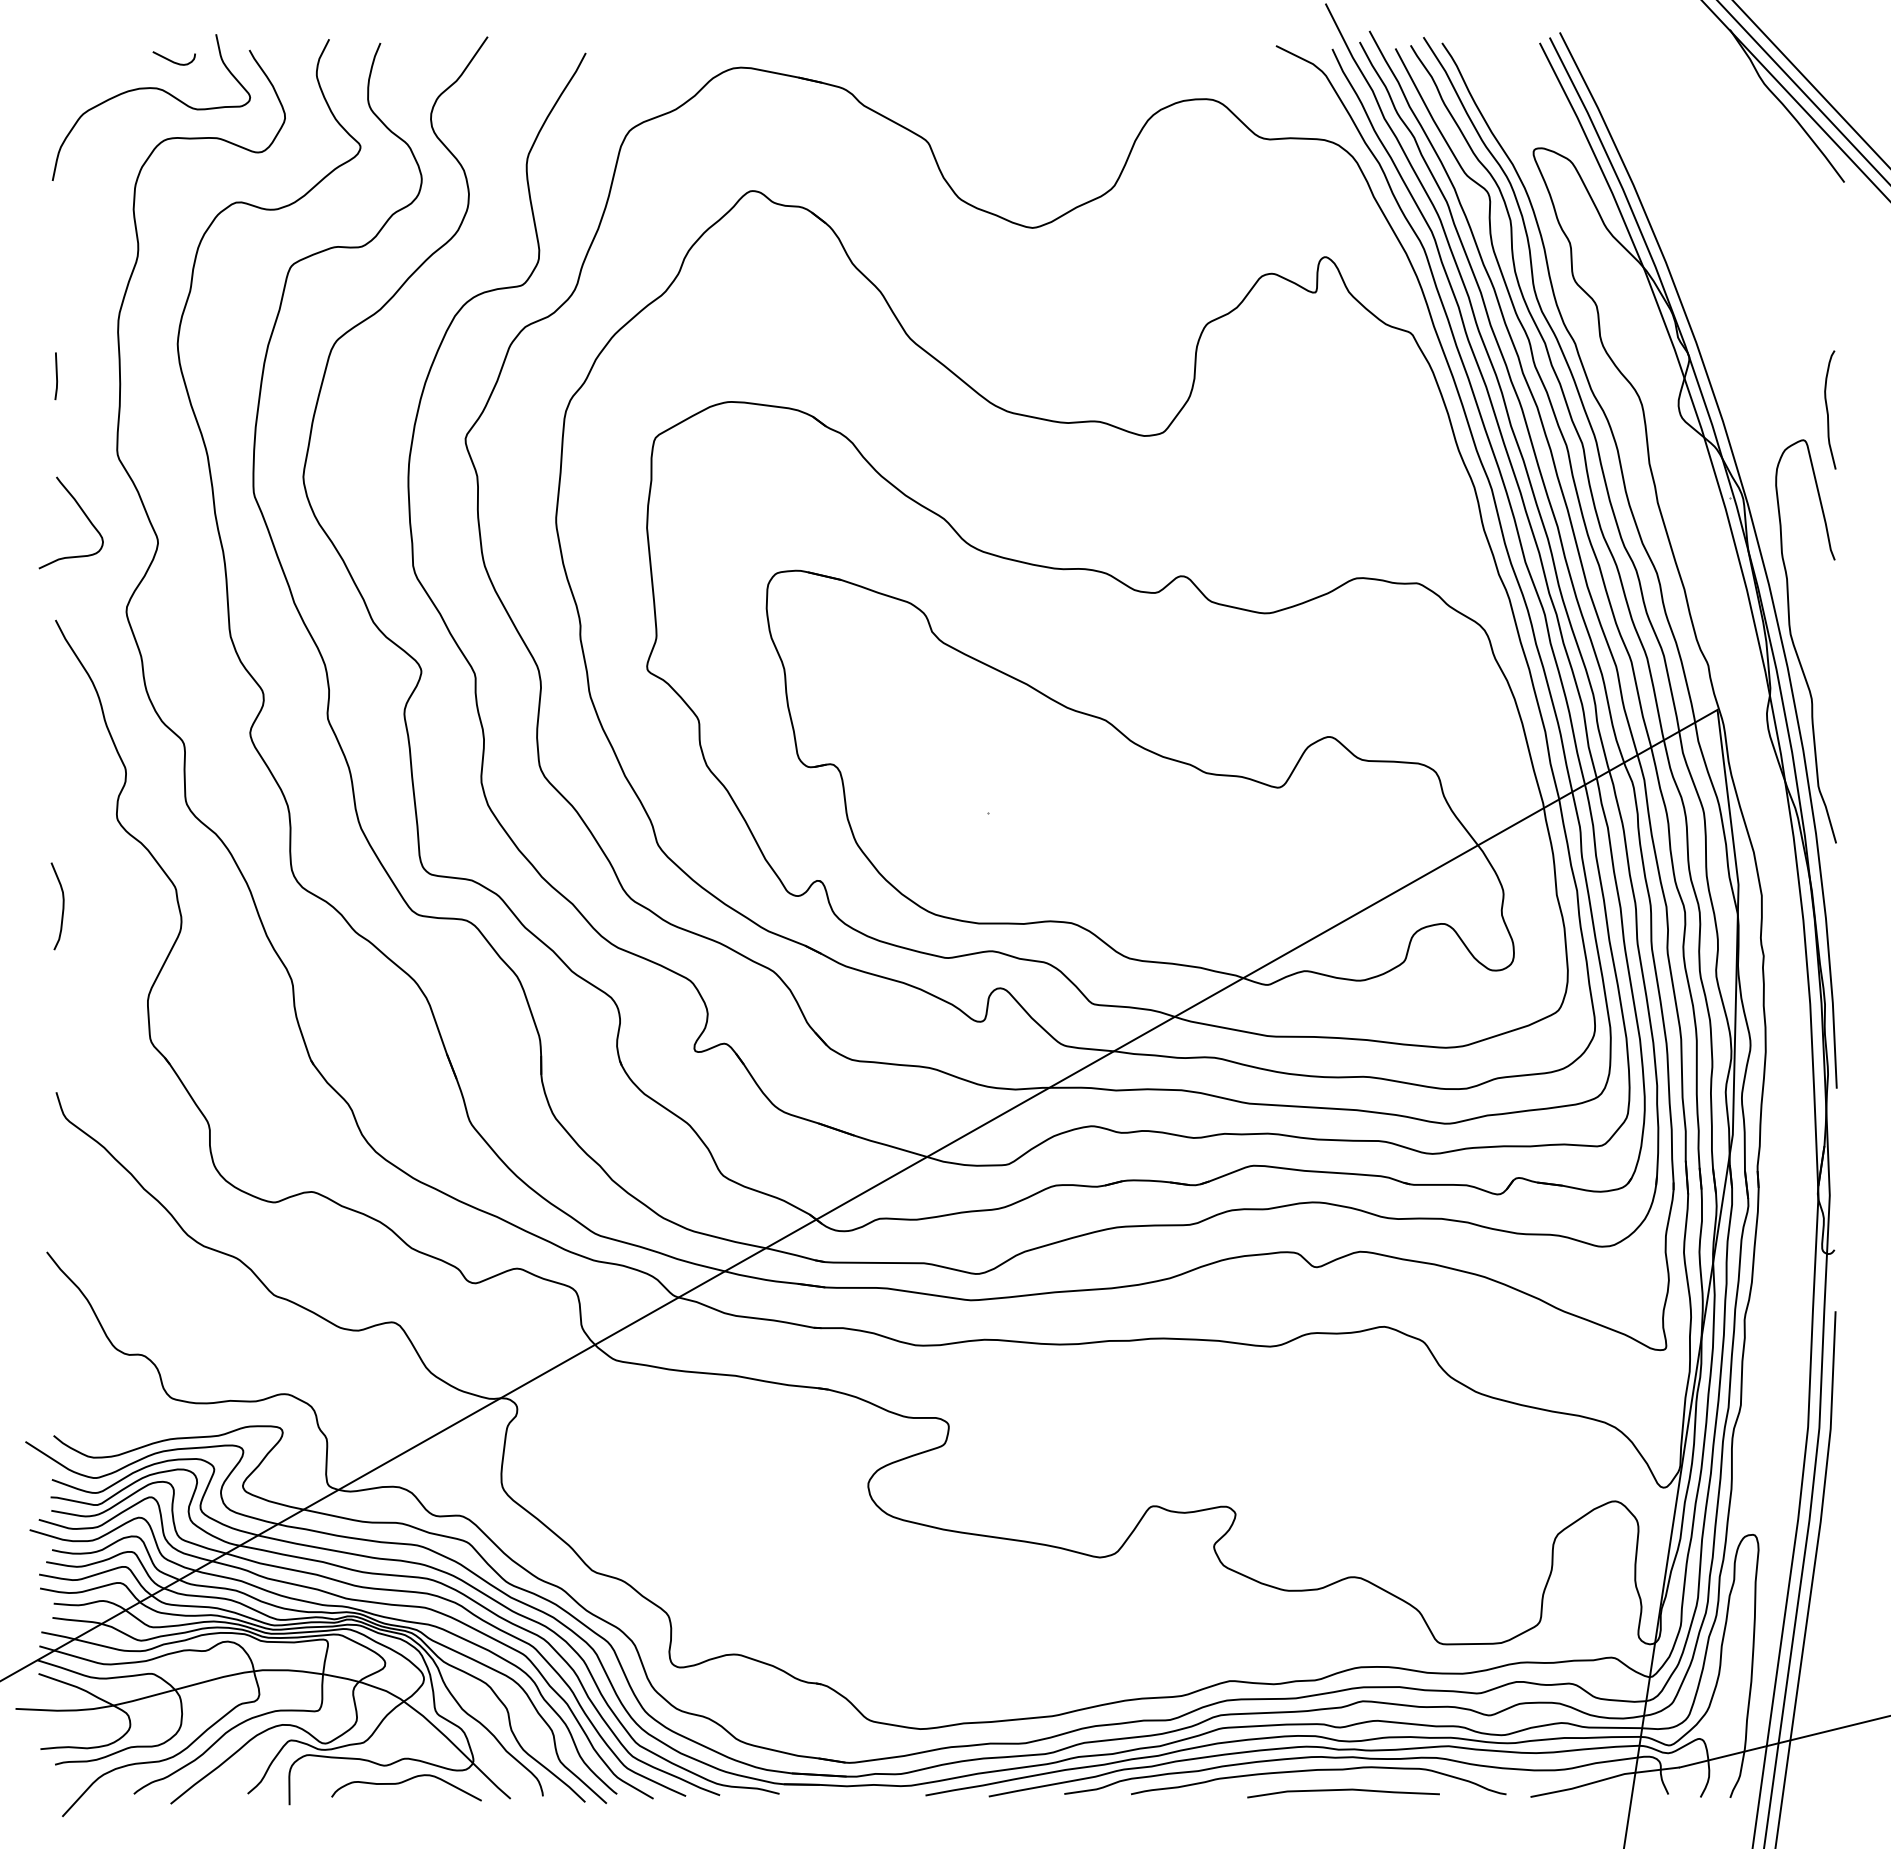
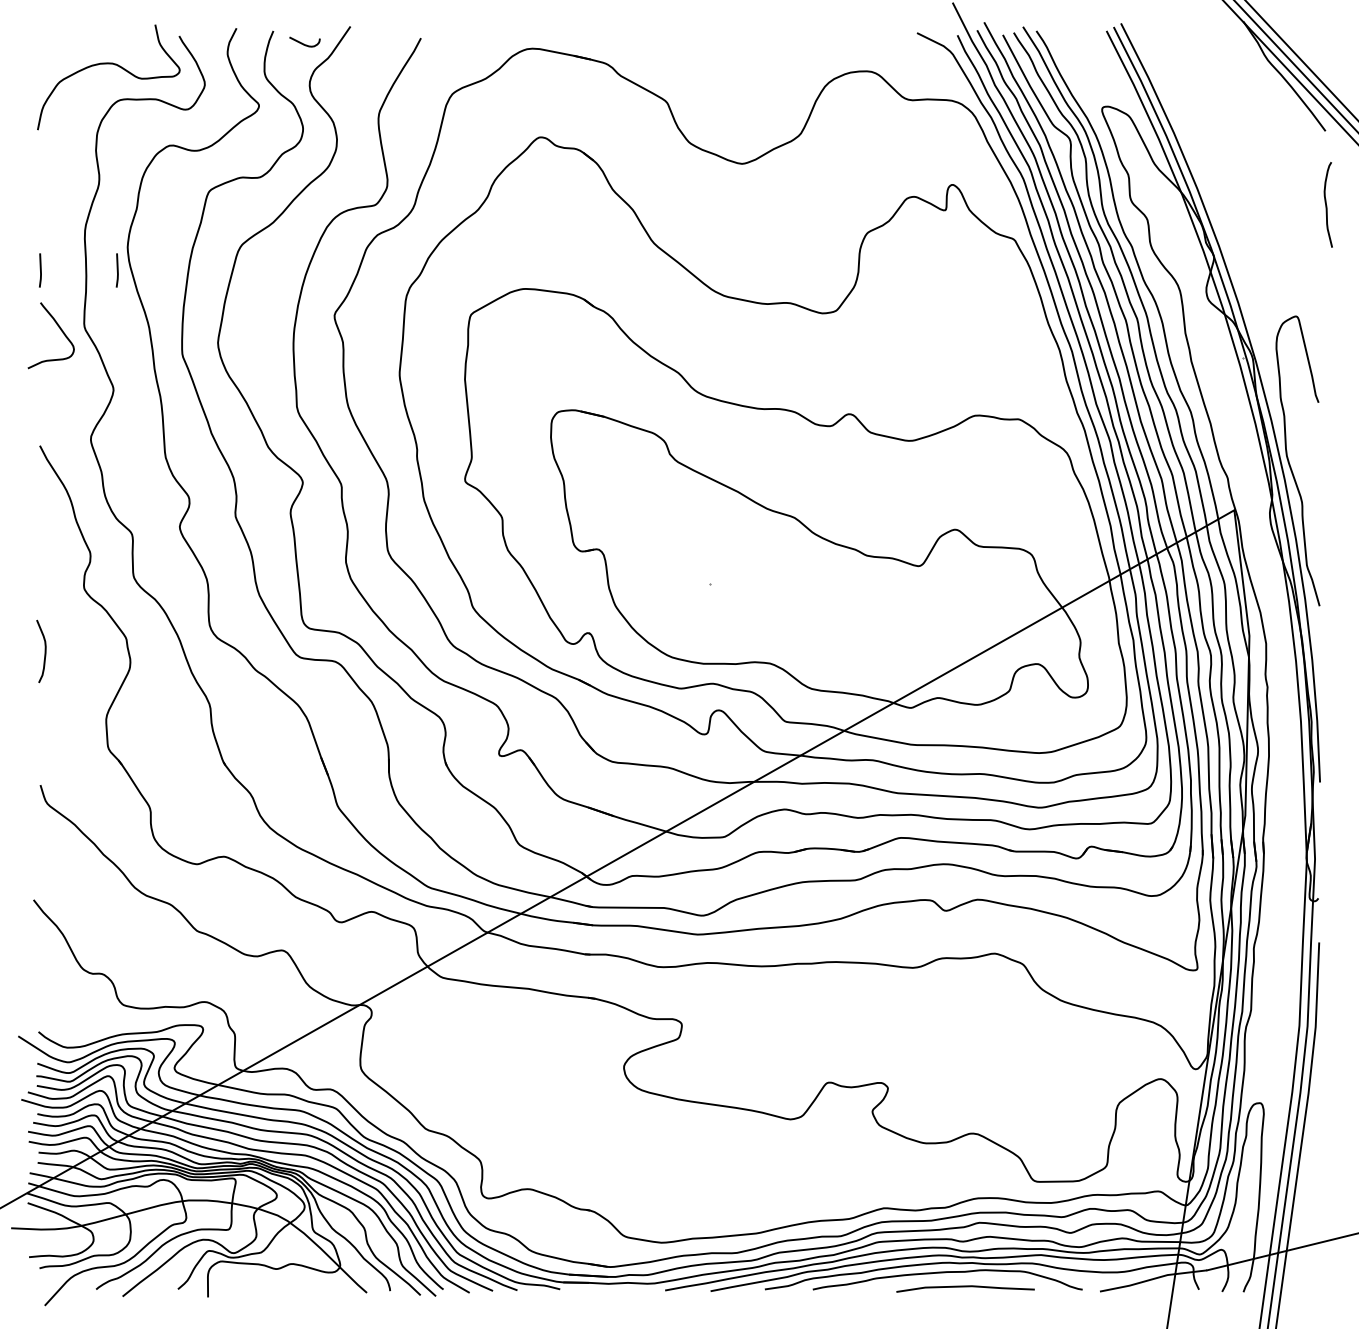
curve: (172, 60) -> (303, 43), moved
line: (163, 376) -> (117, 270), added
curve: (1828, 410) -> (1327, 205), moved
curve: (82, 512) -> (59, 328), moved
curve: (404, 1782) -> (290, 1281), removed

